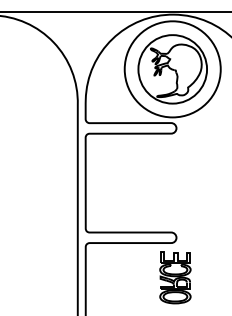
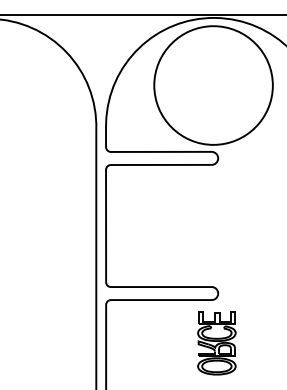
part: (172, 69) -> (213, 85), removed

